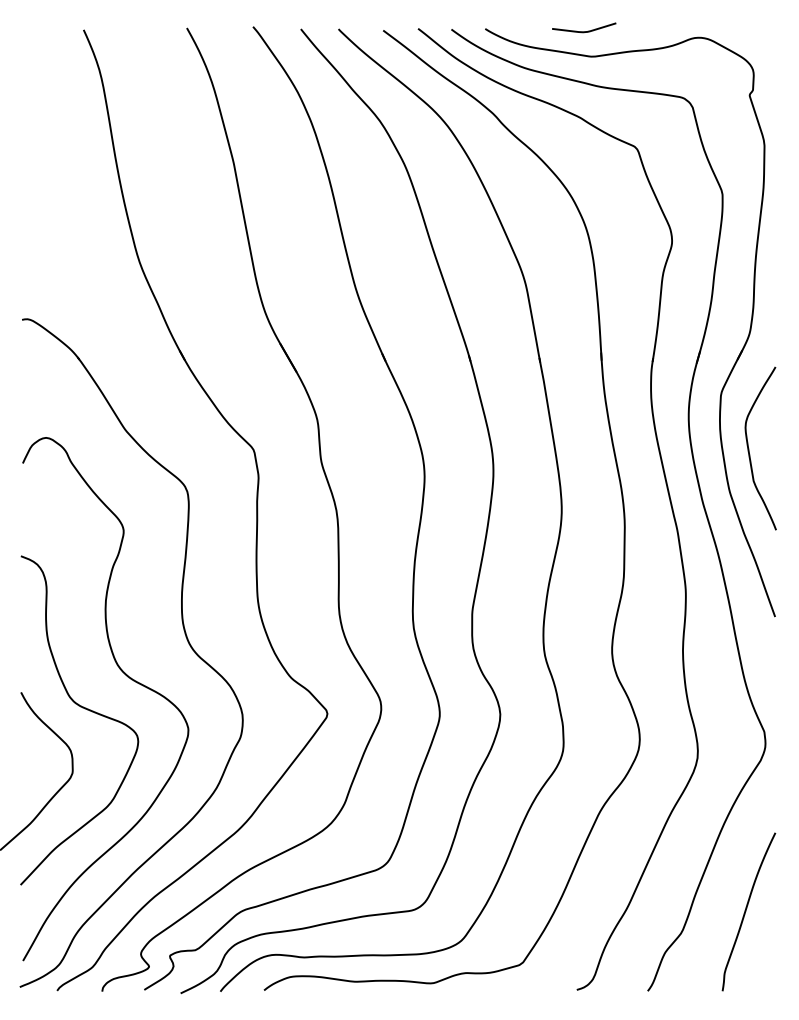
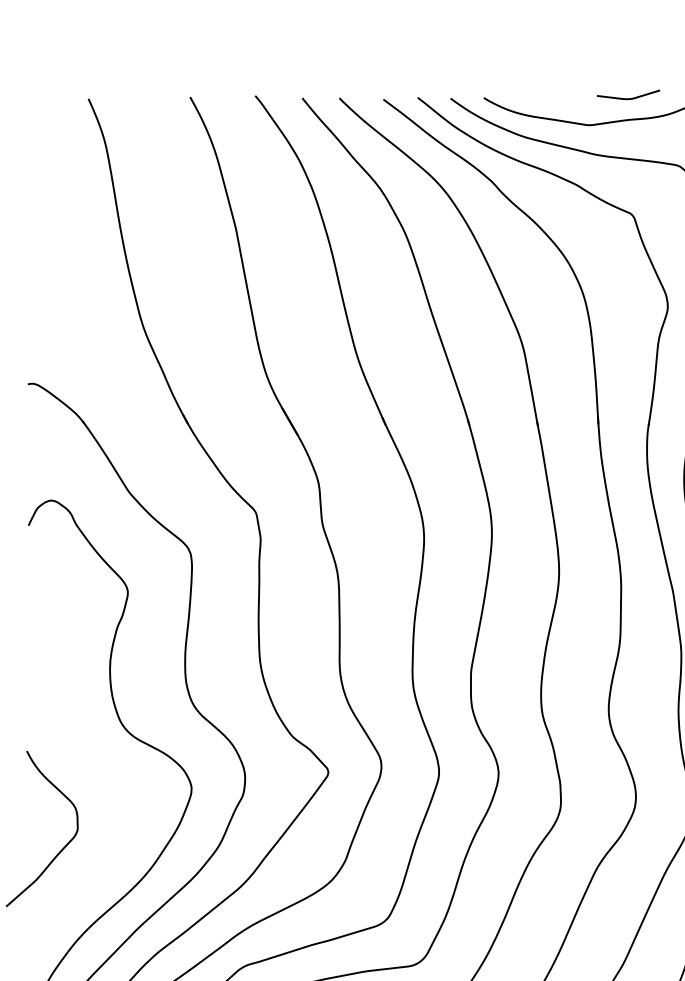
curve: (584, 31) -> (628, 98), moved
curve: (82, 708) -> (87, 766), removed

